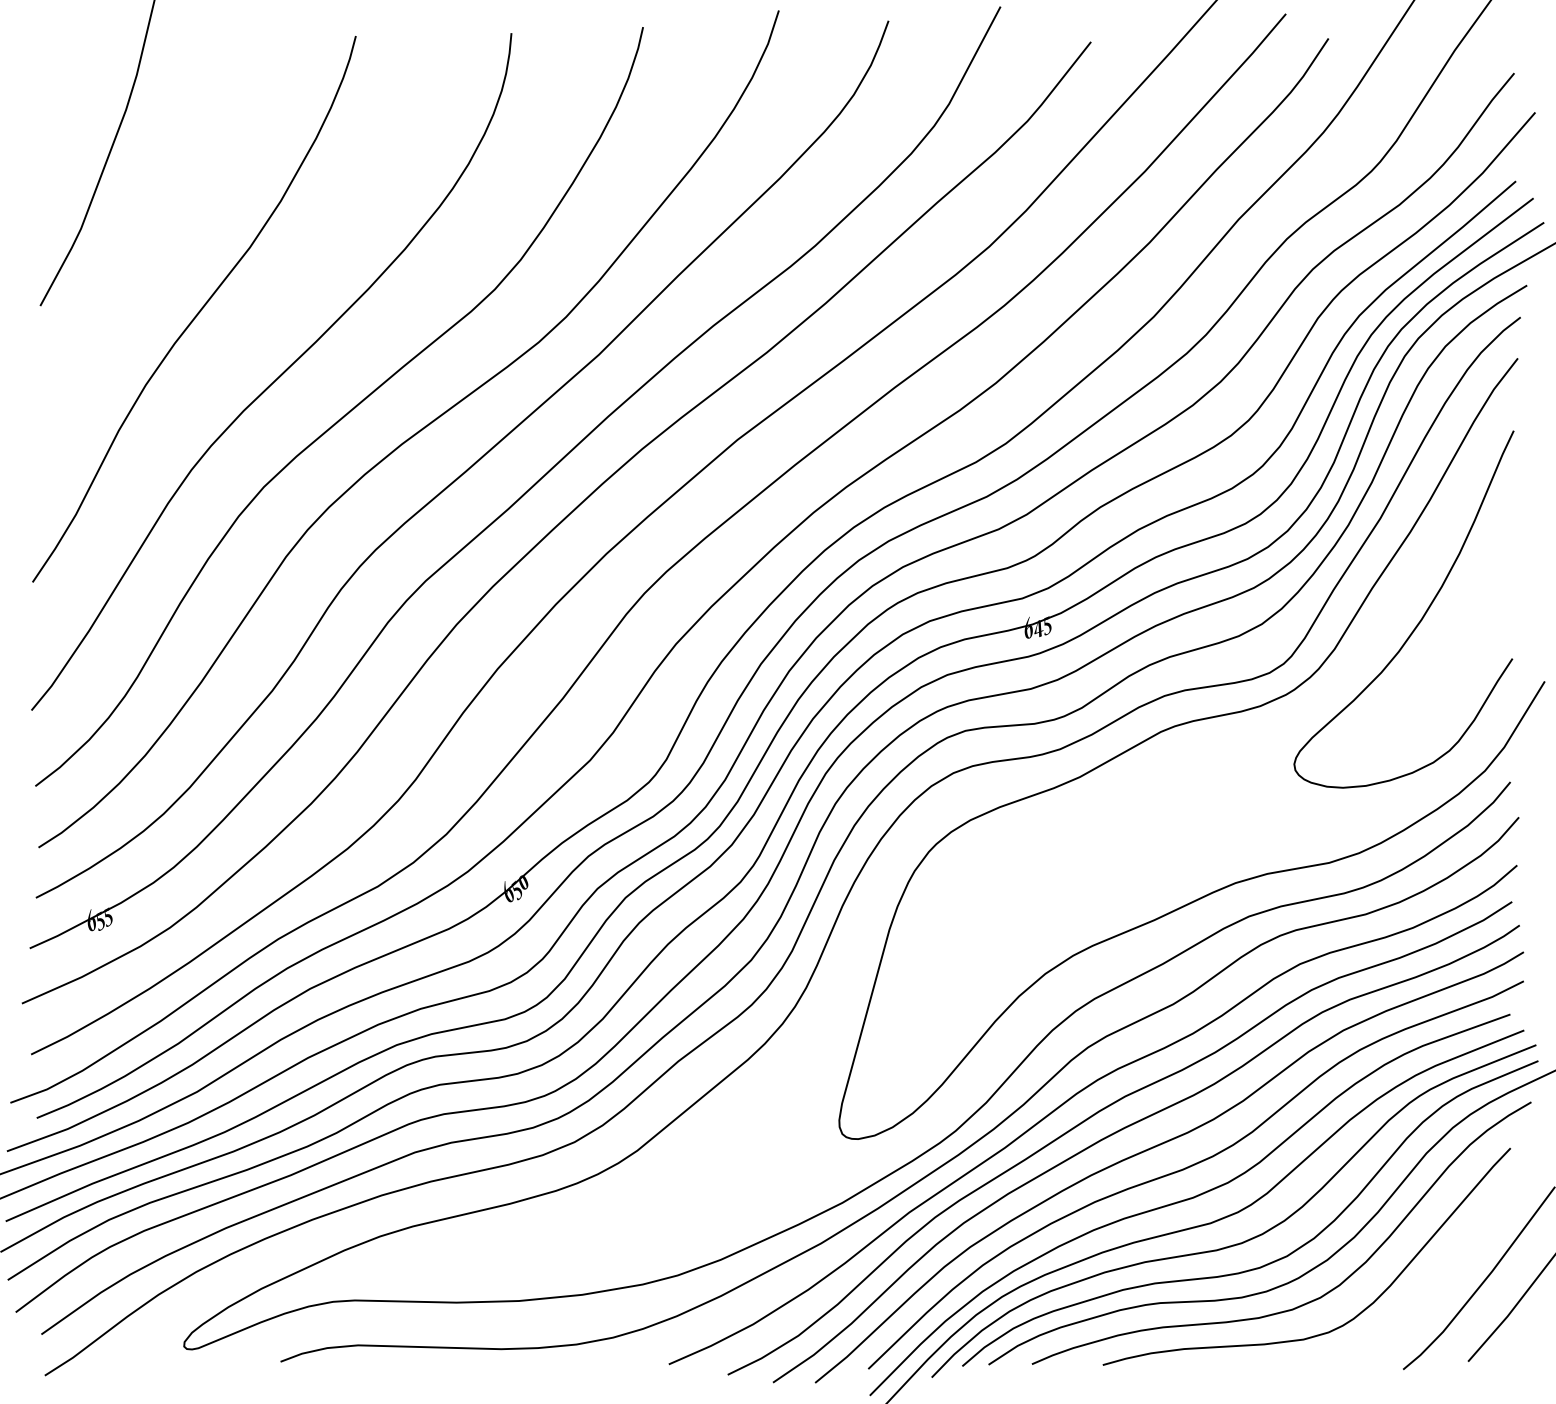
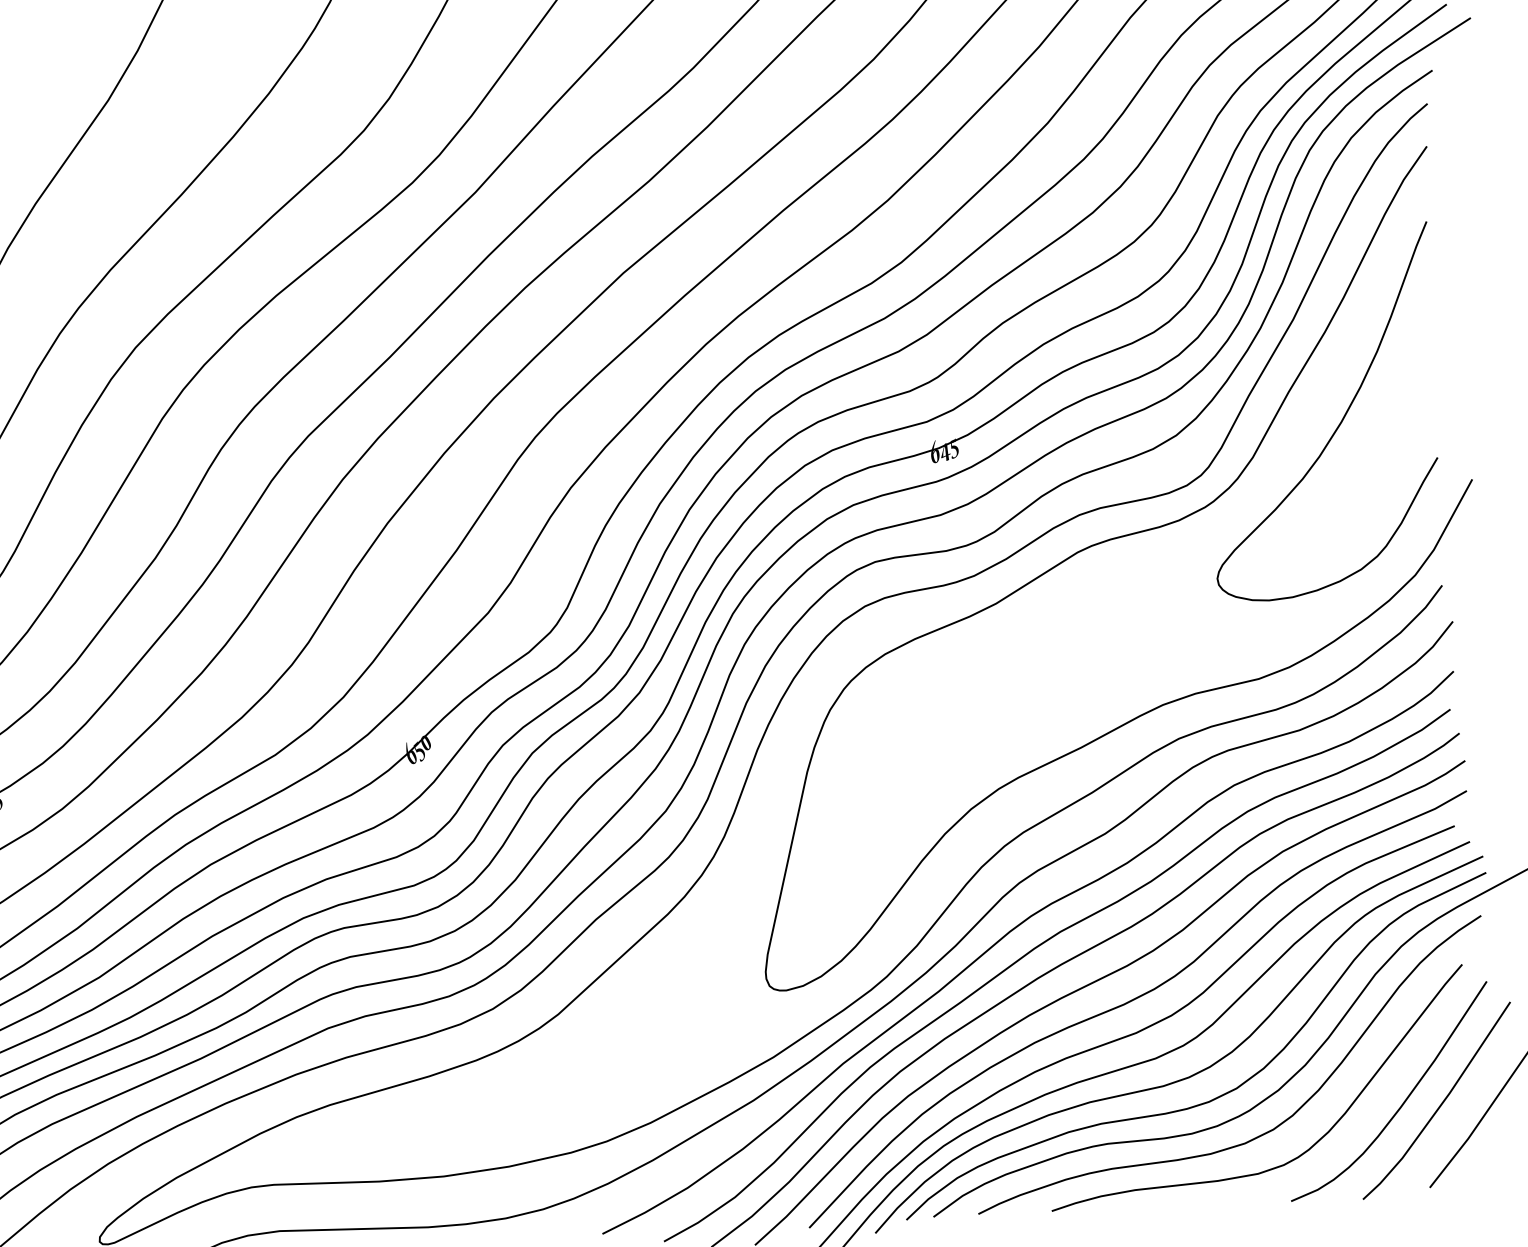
curve: (1448, 1275) -> (1404, 1099), added

